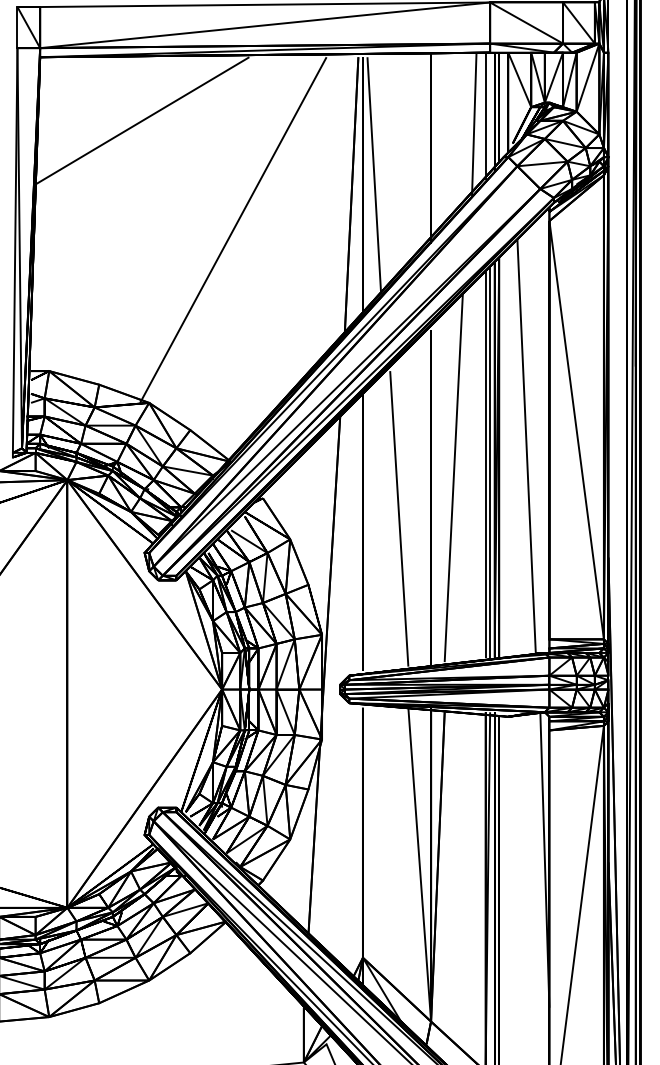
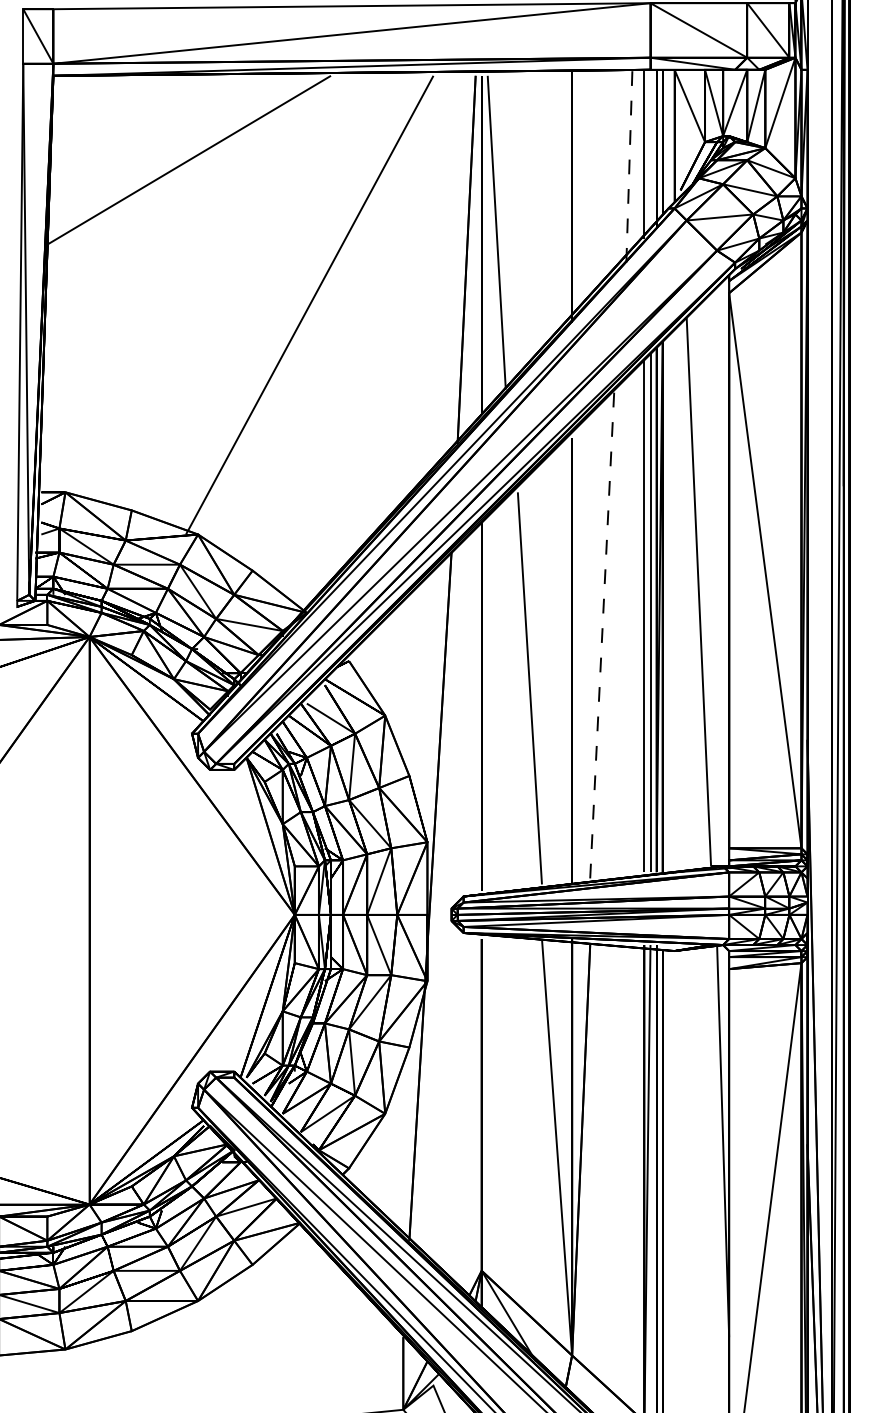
line: (474, 124) -> (629, 165), solid -> dashed
line: (453, 478) -> (602, 634), solid -> dashed

